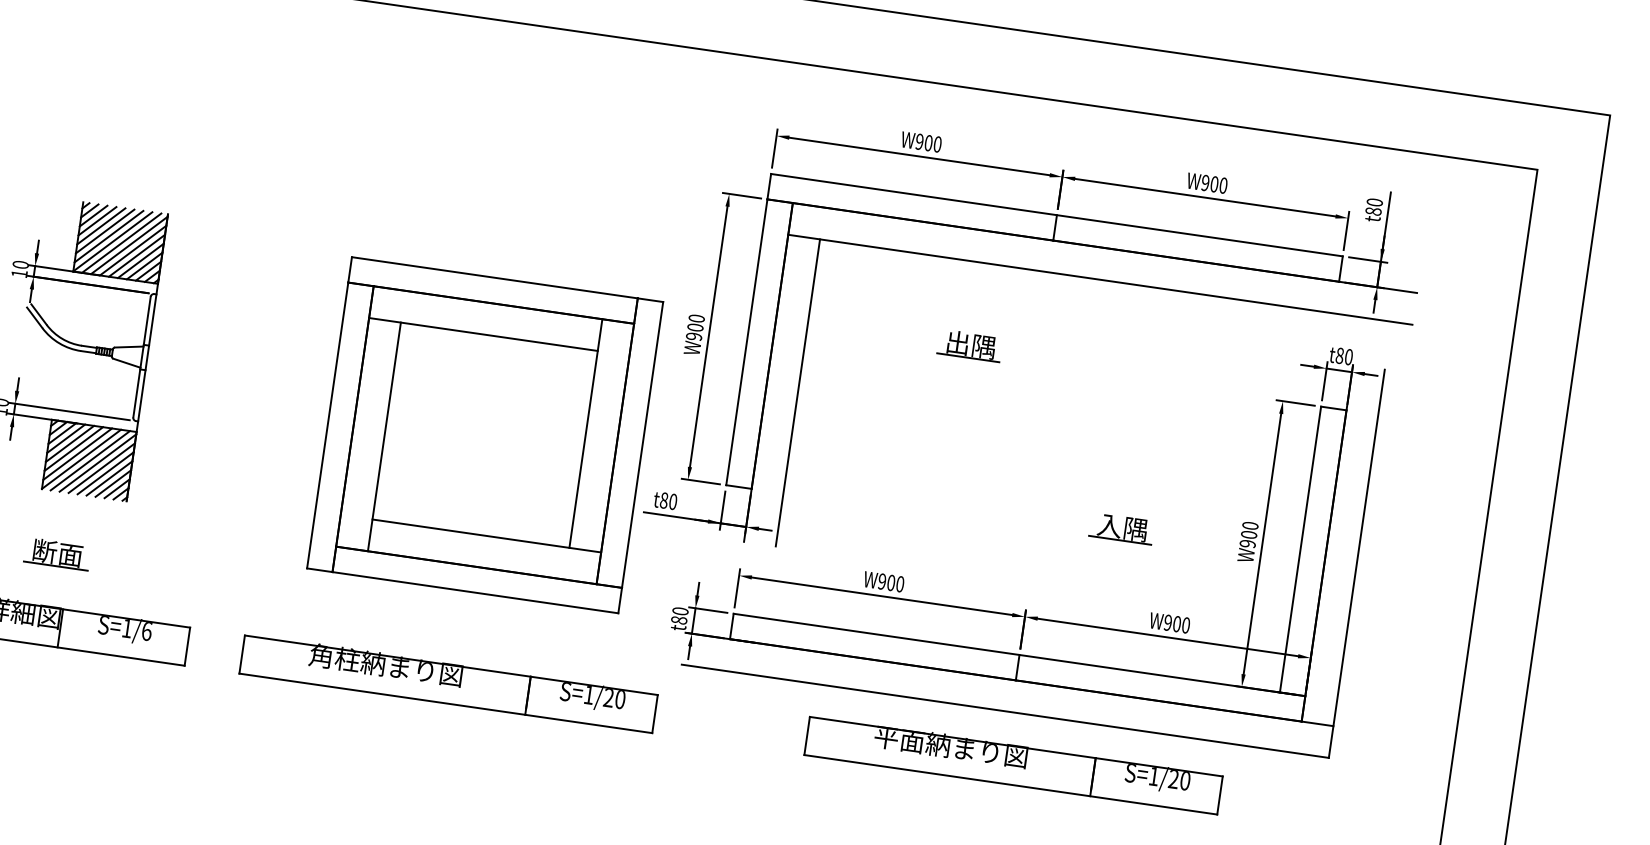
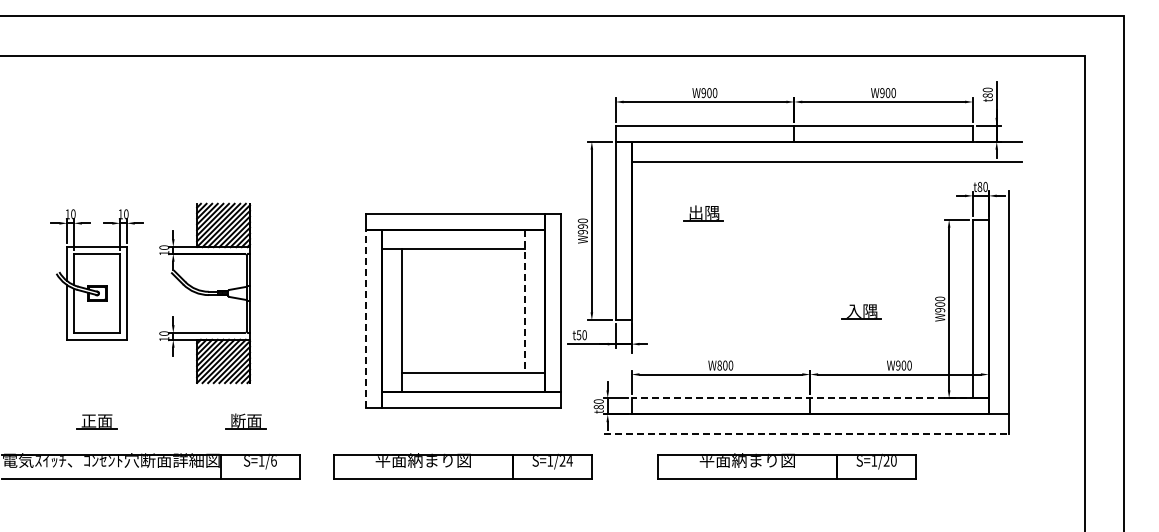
text: (694, 327) -> (582, 226), W900 -> W990
part: (969, 345) -> (703, 213), moved
line: (798, 392) -> (651, 257), removed
line: (327, 424) -> (366, 318), solid -> dashed
line: (586, 434) -> (525, 301), solid -> dashed
text: (663, 499) -> (578, 334), t80 -> t50
part: (56, 553) -> (245, 421), moved
text: (881, 581) -> (719, 365), W900 -> W800
line: (1019, 655) -> (810, 398), solid -> dashed
text: (333, 657) -> (390, 460), 角柱納まり図 -> 平面納まり図
text: (619, 700) -> (569, 461), S=1/20 -> S=1/24
line: (1005, 711) -> (806, 434), solid -> dashed
part: (1012, 765) -> (786, 466), moved

